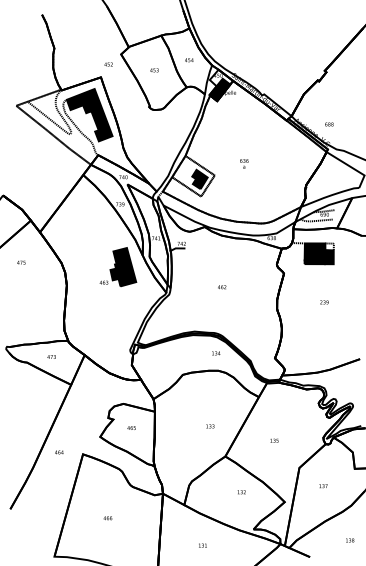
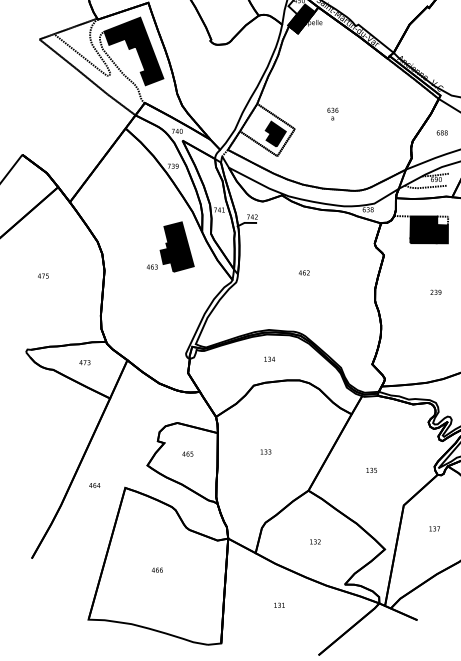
text: (329, 124) -> (442, 132), moved
text: (21, 262) -> (43, 275), moved
text: (216, 353) -> (270, 359), moved
text: (210, 426) -> (266, 452), moved
text: (241, 492) -> (315, 542), moved

